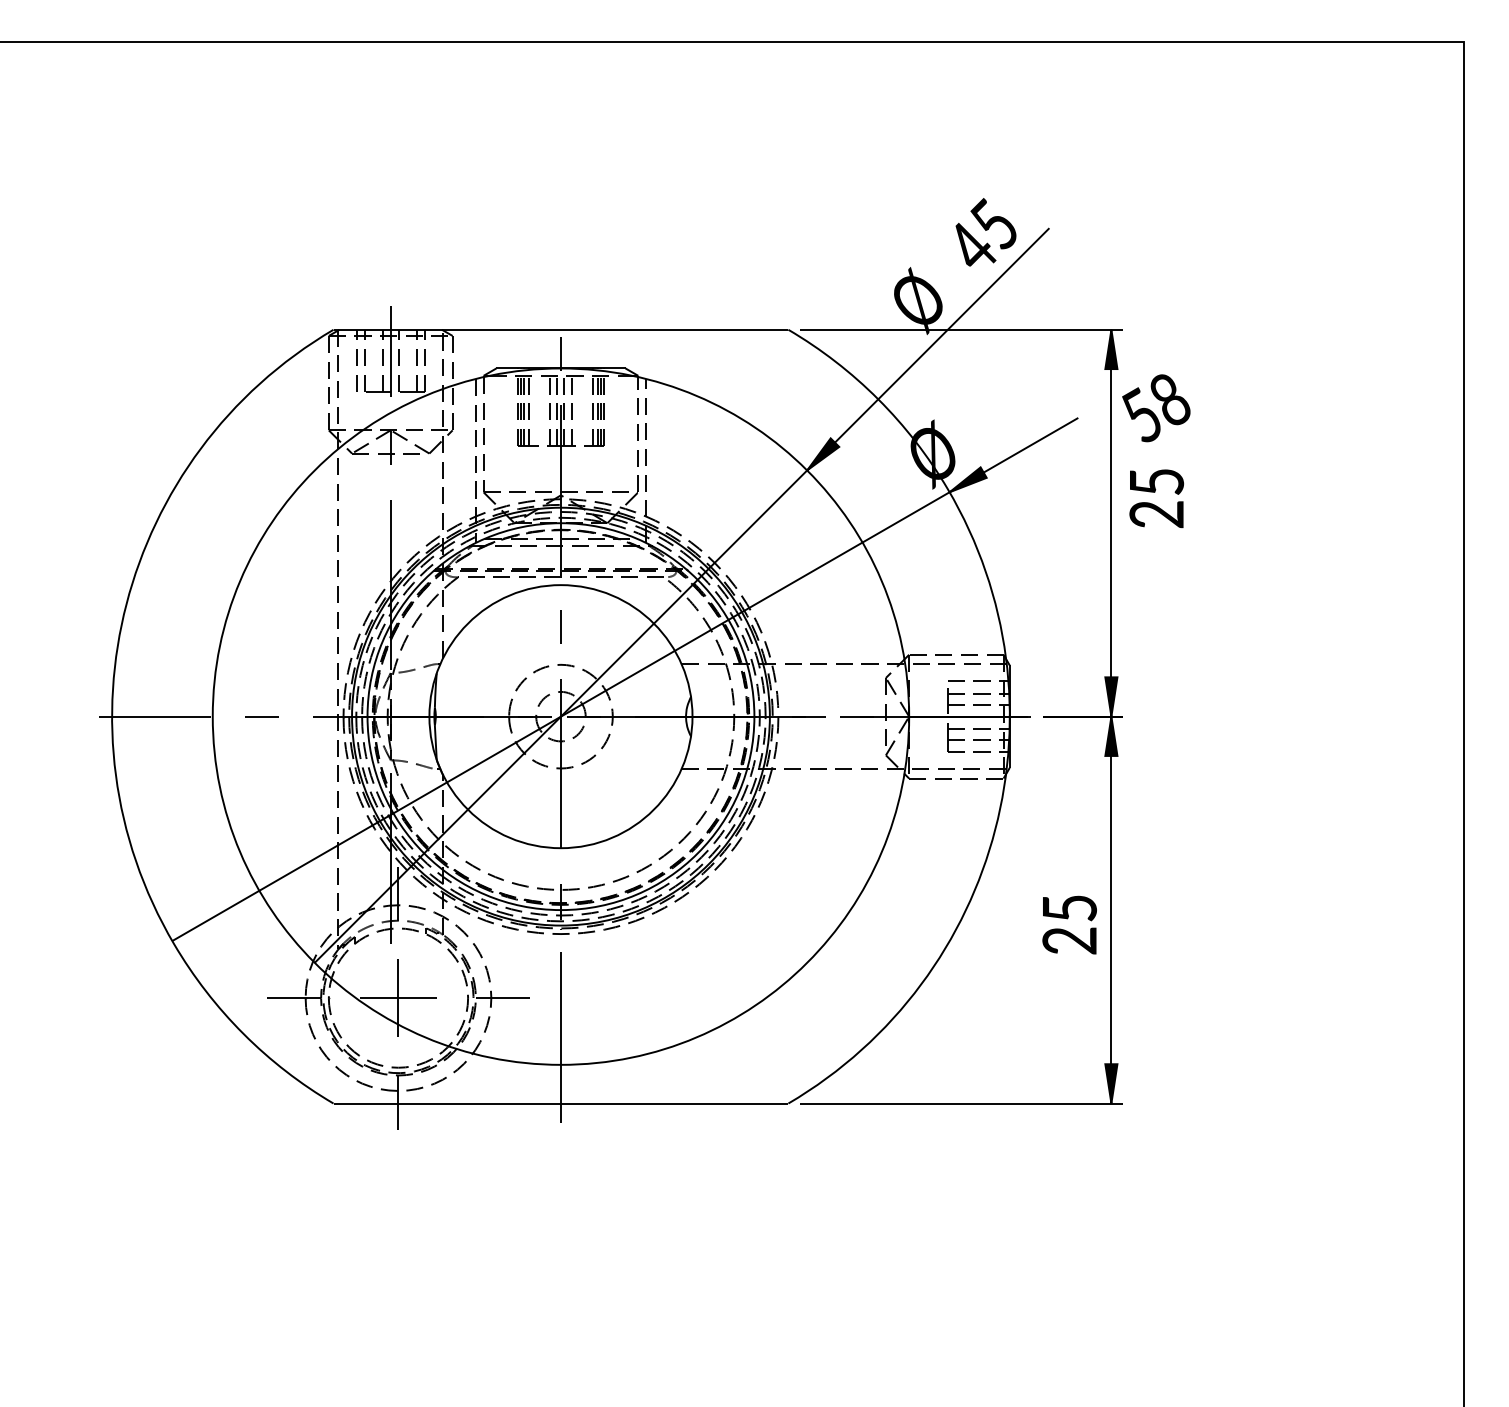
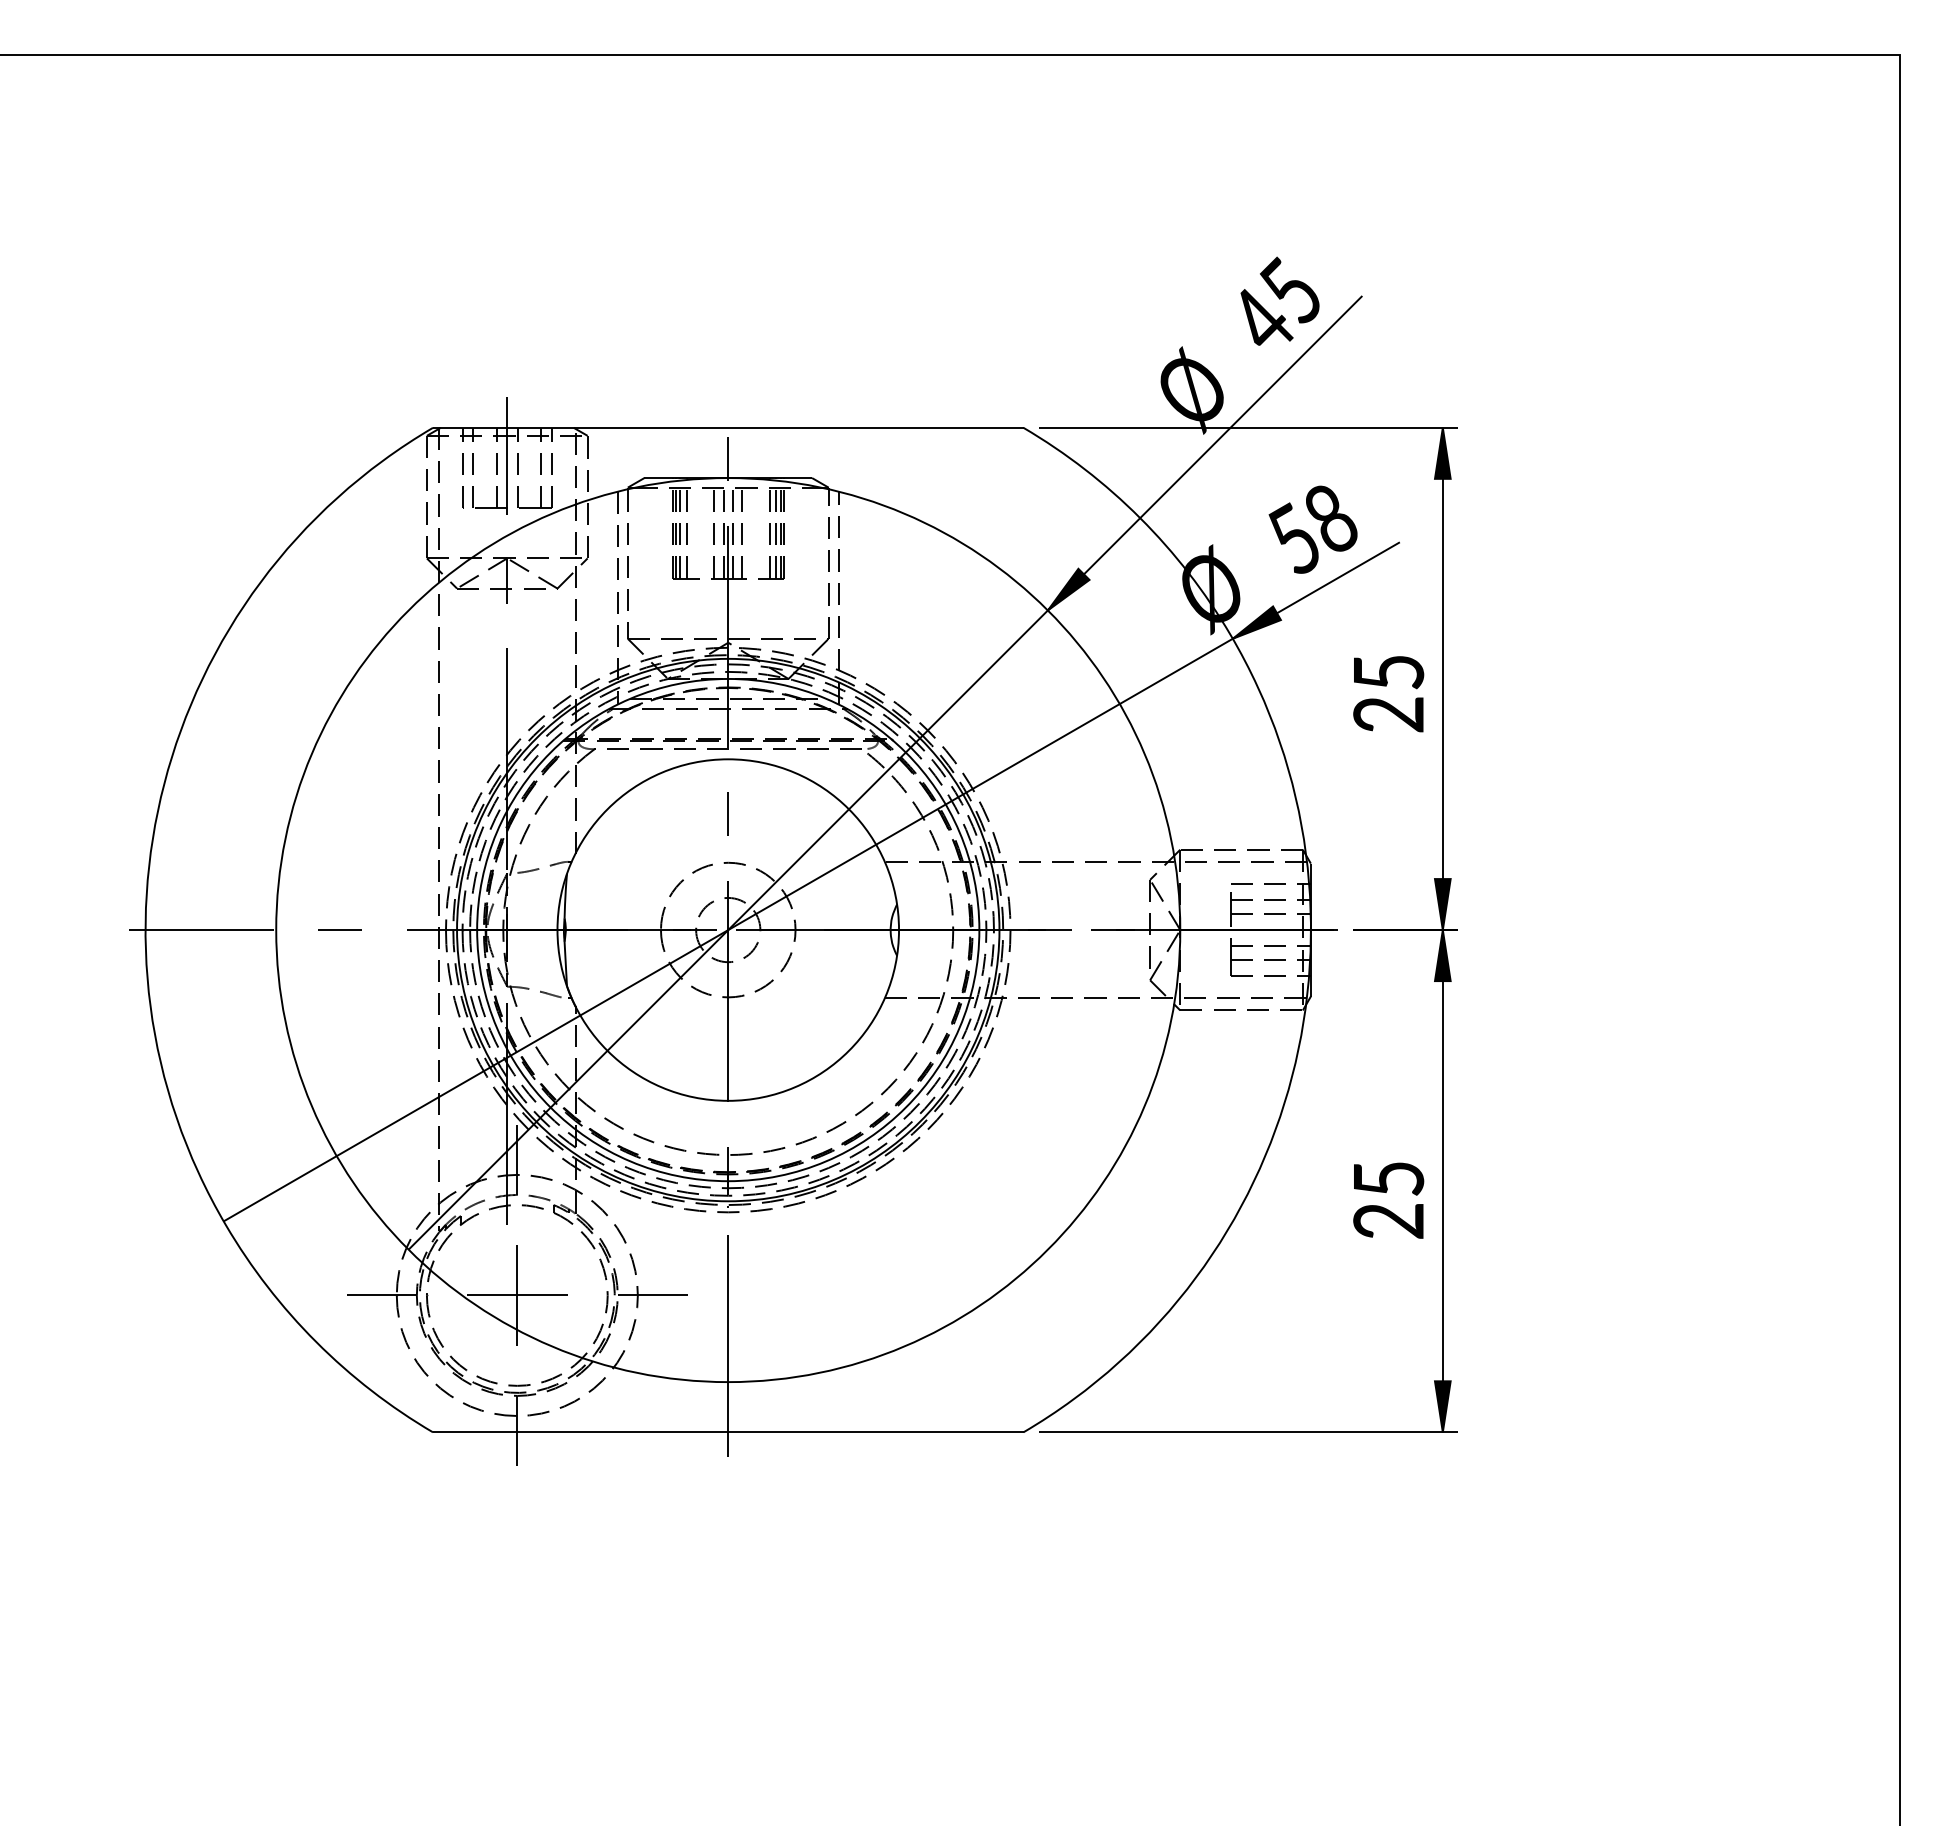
text: (1155, 408) -> (1312, 529), moved
text: (1156, 498) -> (1388, 694), moved

